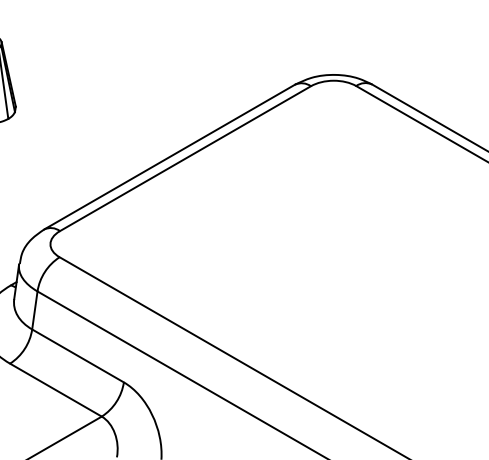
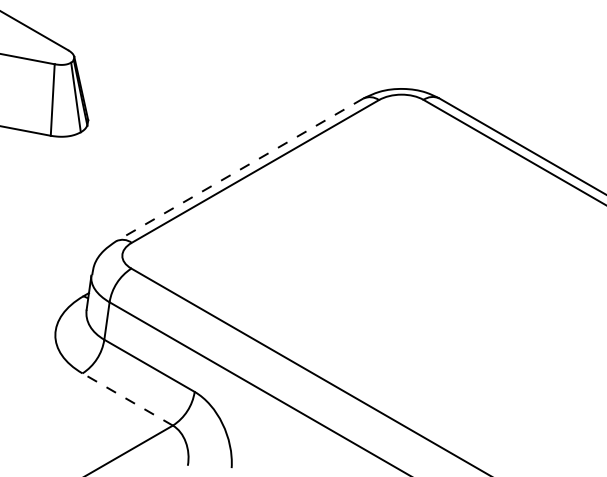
line: (169, 156) -> (239, 169), solid -> dashed
line: (55, 390) -> (127, 399), solid -> dashed

